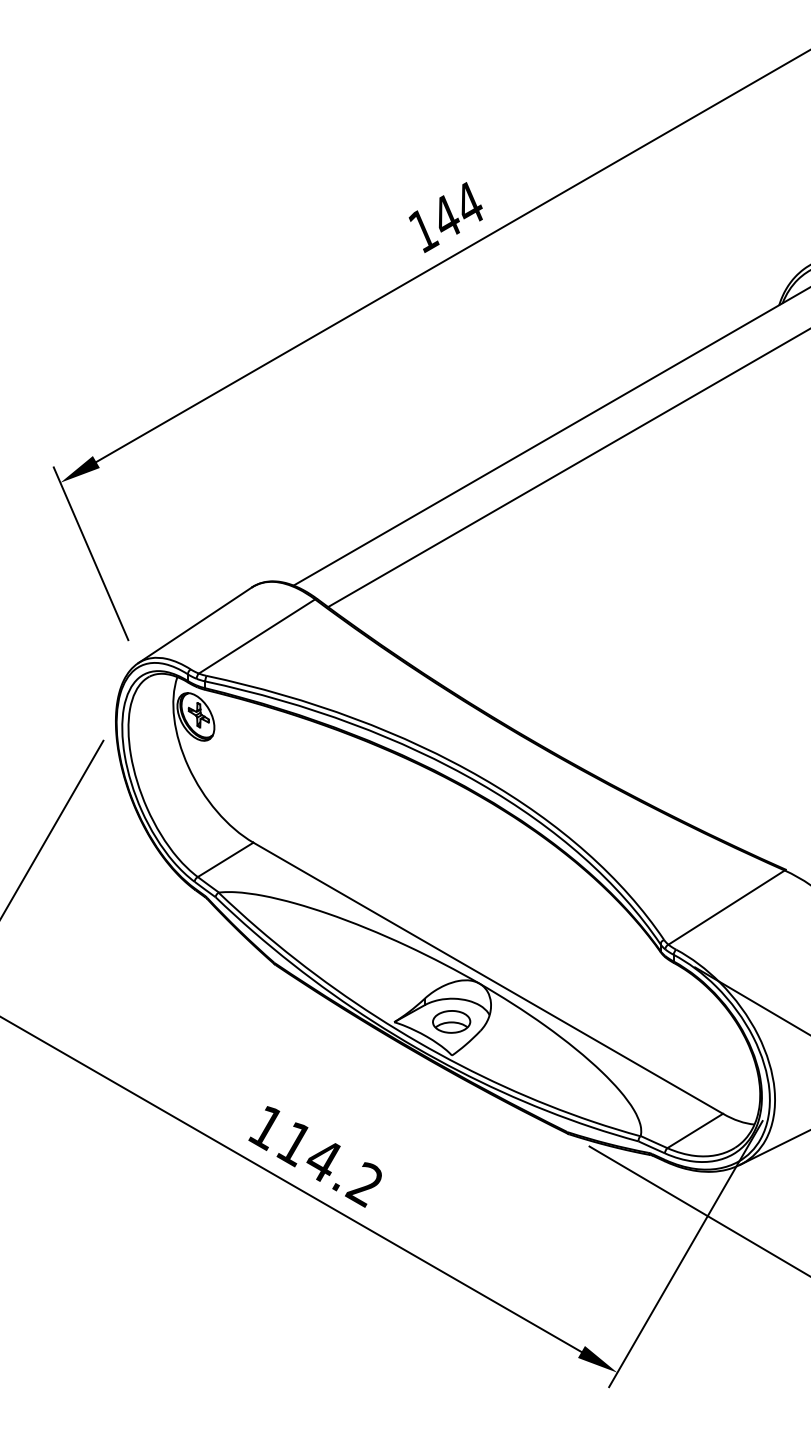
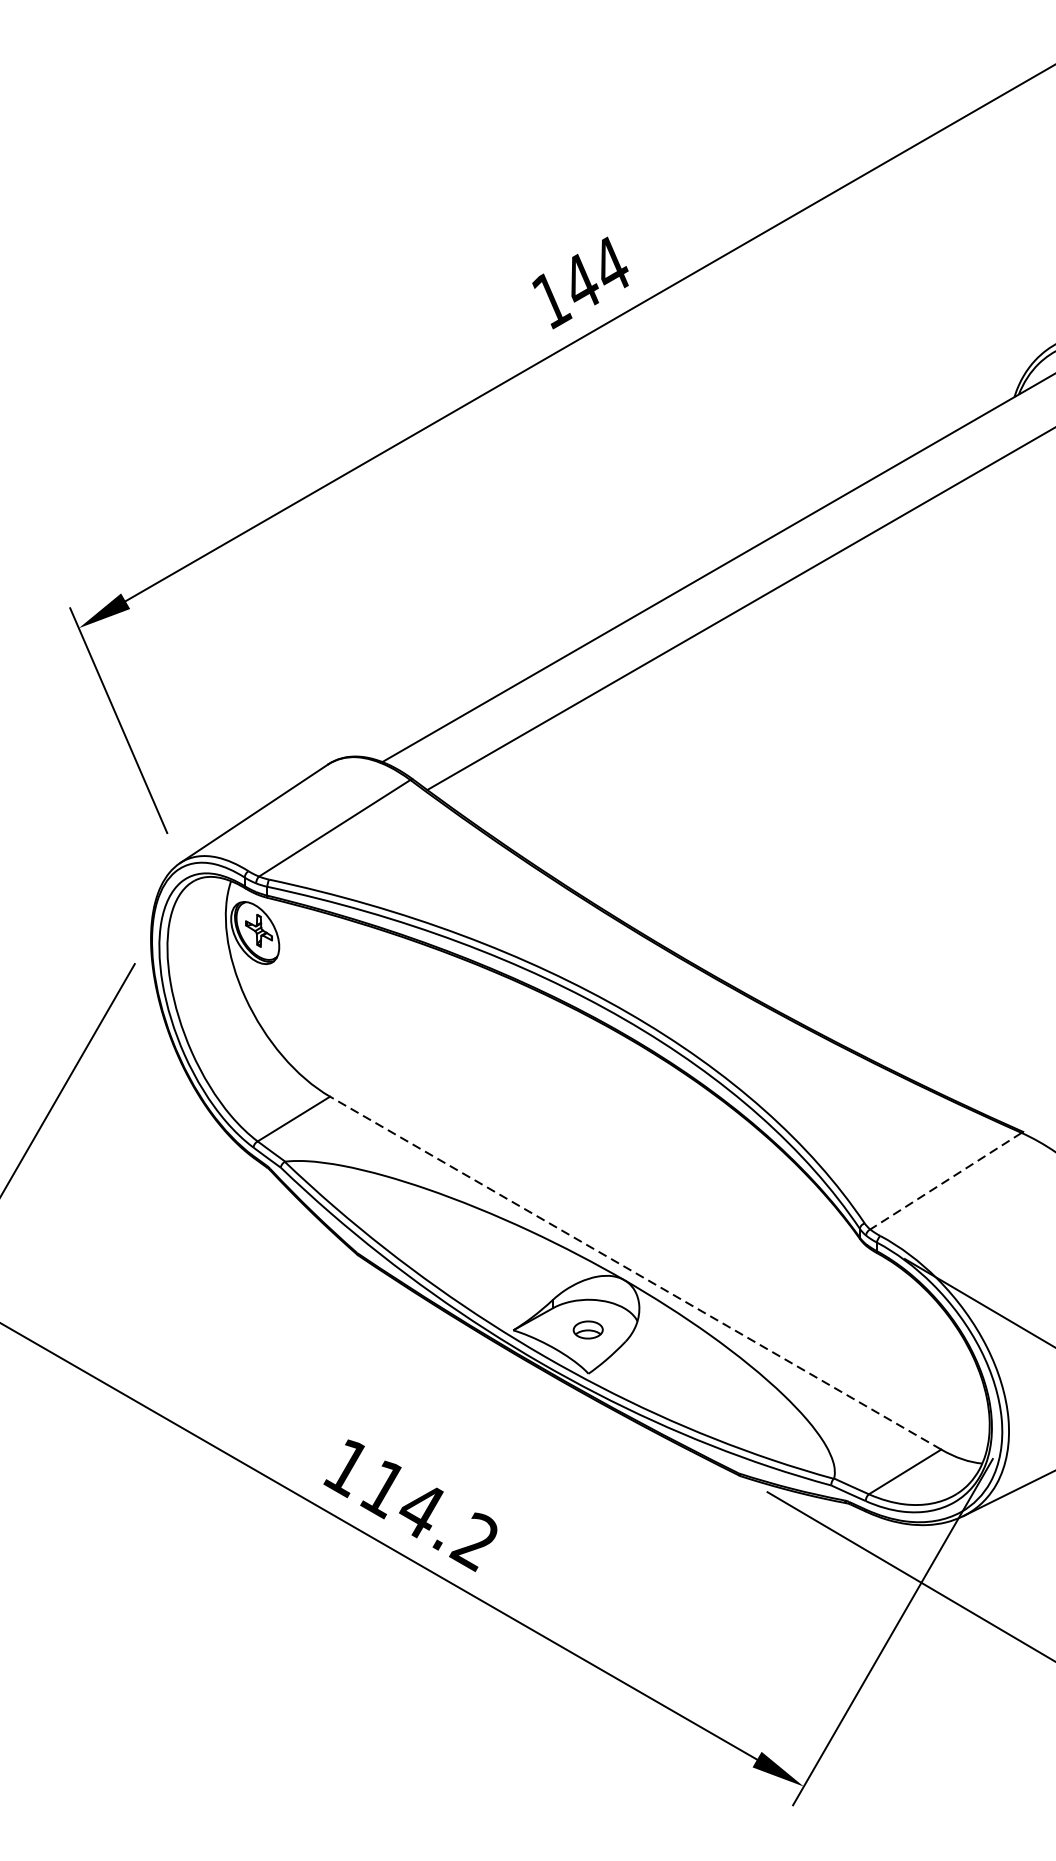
line: (726, 907) -> (945, 1181), solid -> dashed
line: (487, 978) -> (634, 1273), solid -> dashed
part: (451, 1021) -> (587, 1329), size x0.6

